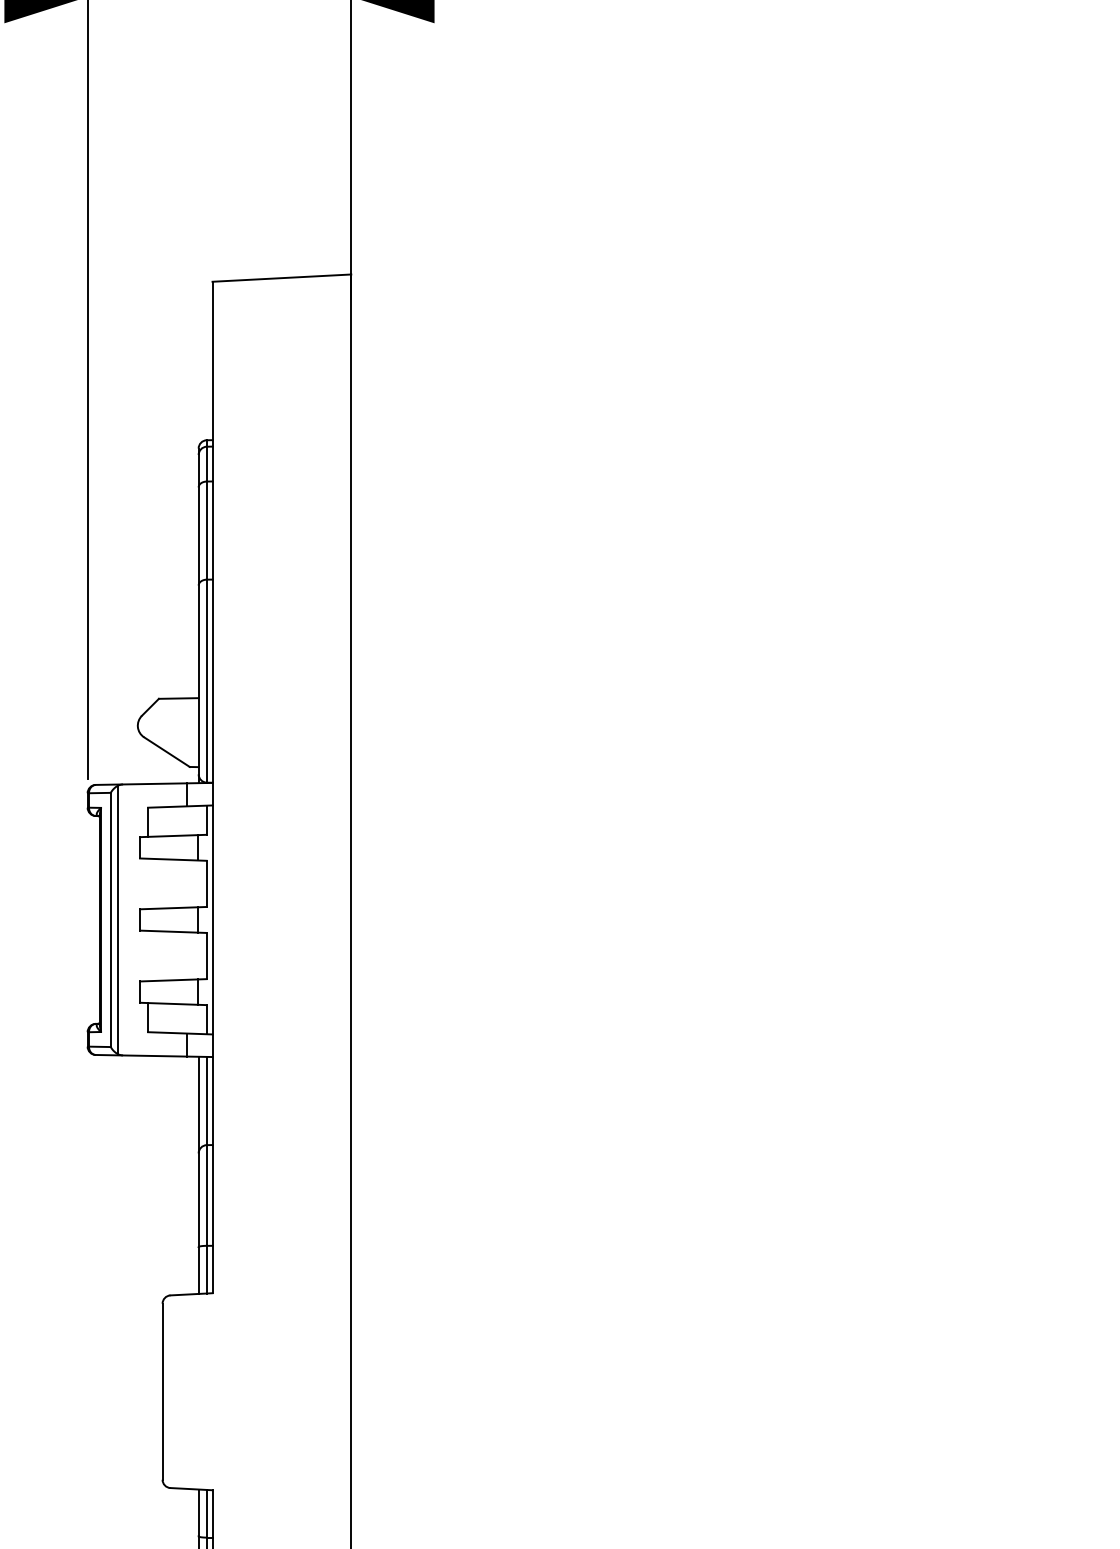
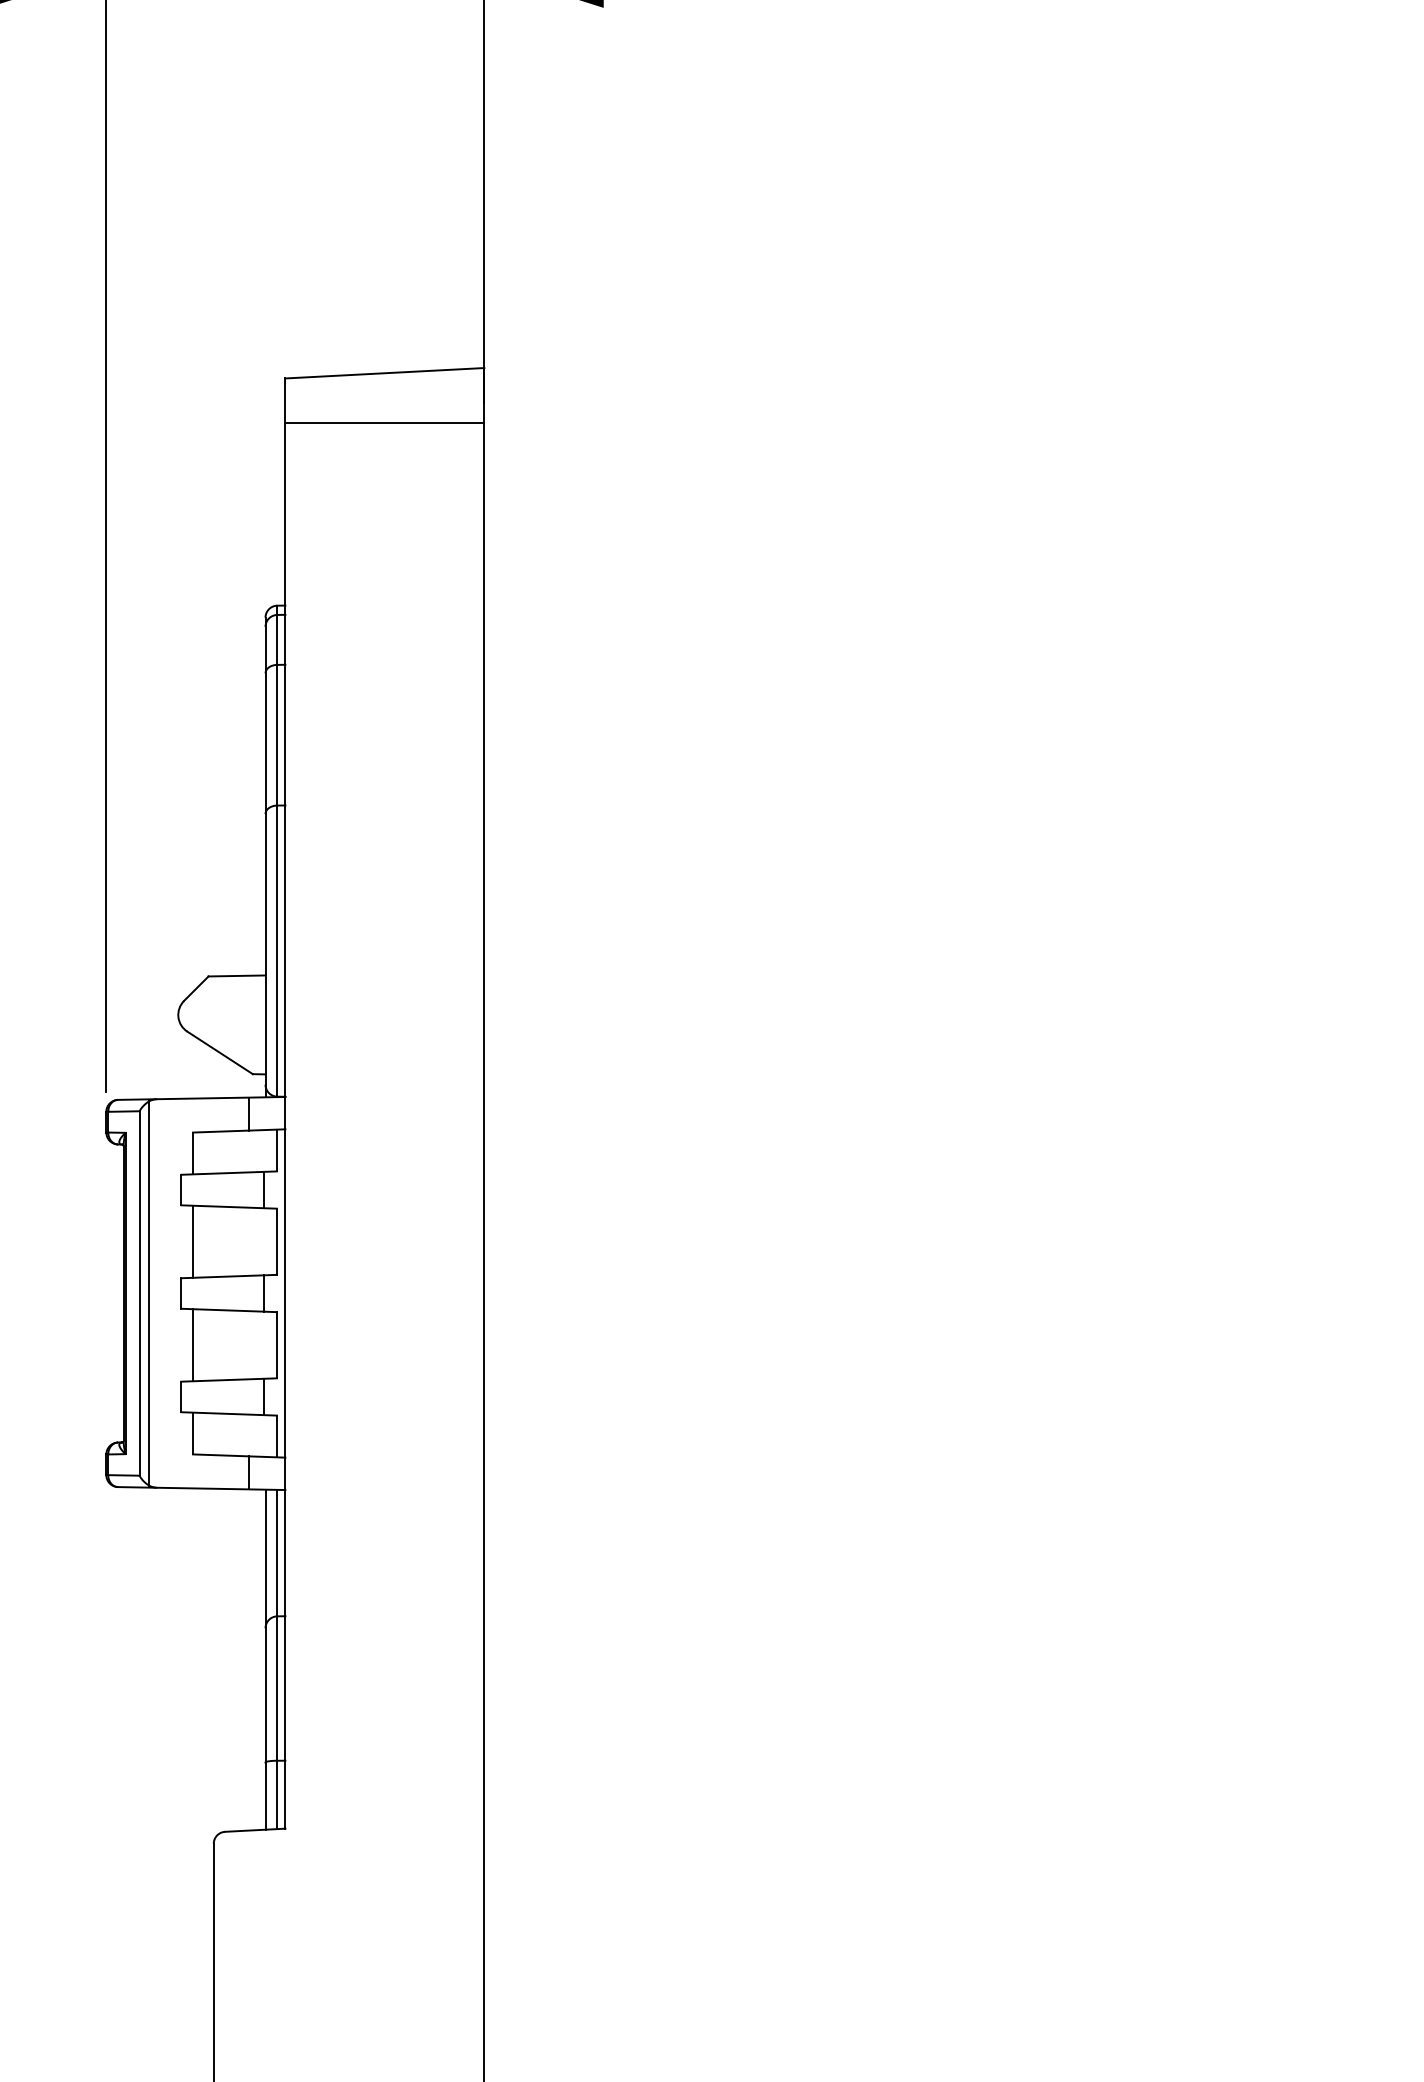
line: (281, 312) -> (384, 422), added
line: (148, 883) -> (193, 1241), added
line: (148, 955) -> (193, 1344), added

